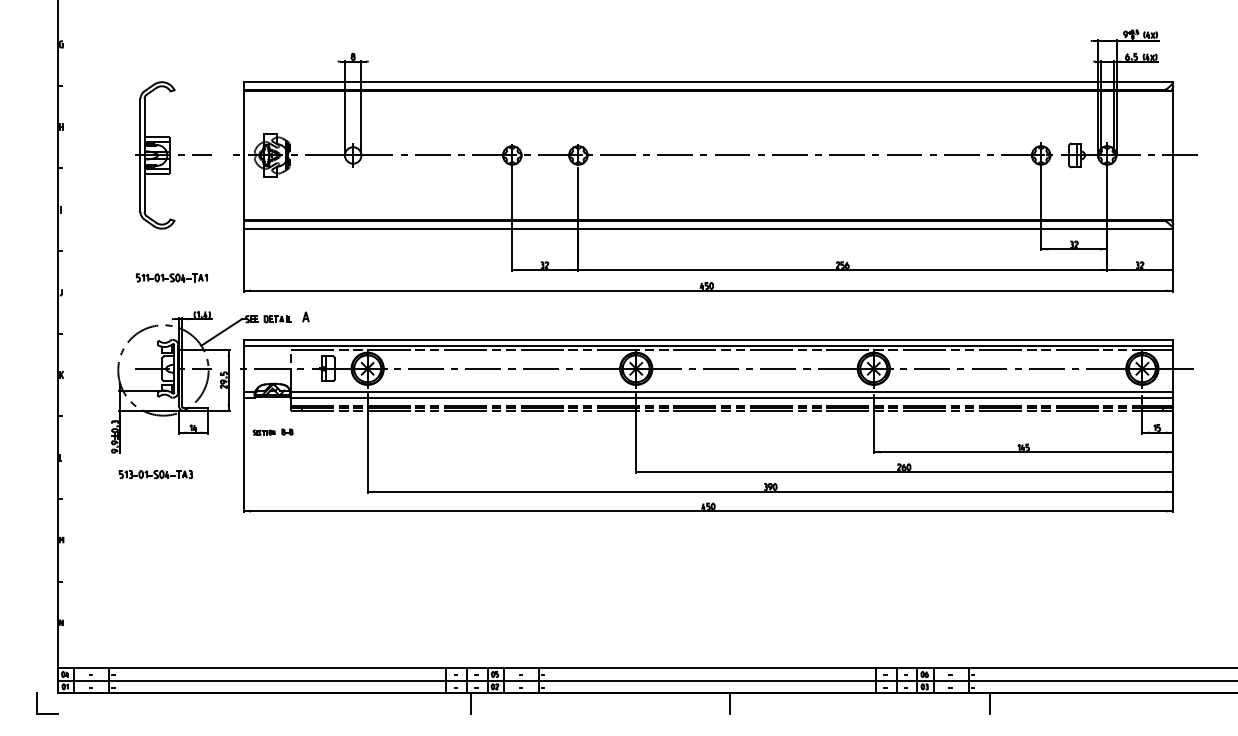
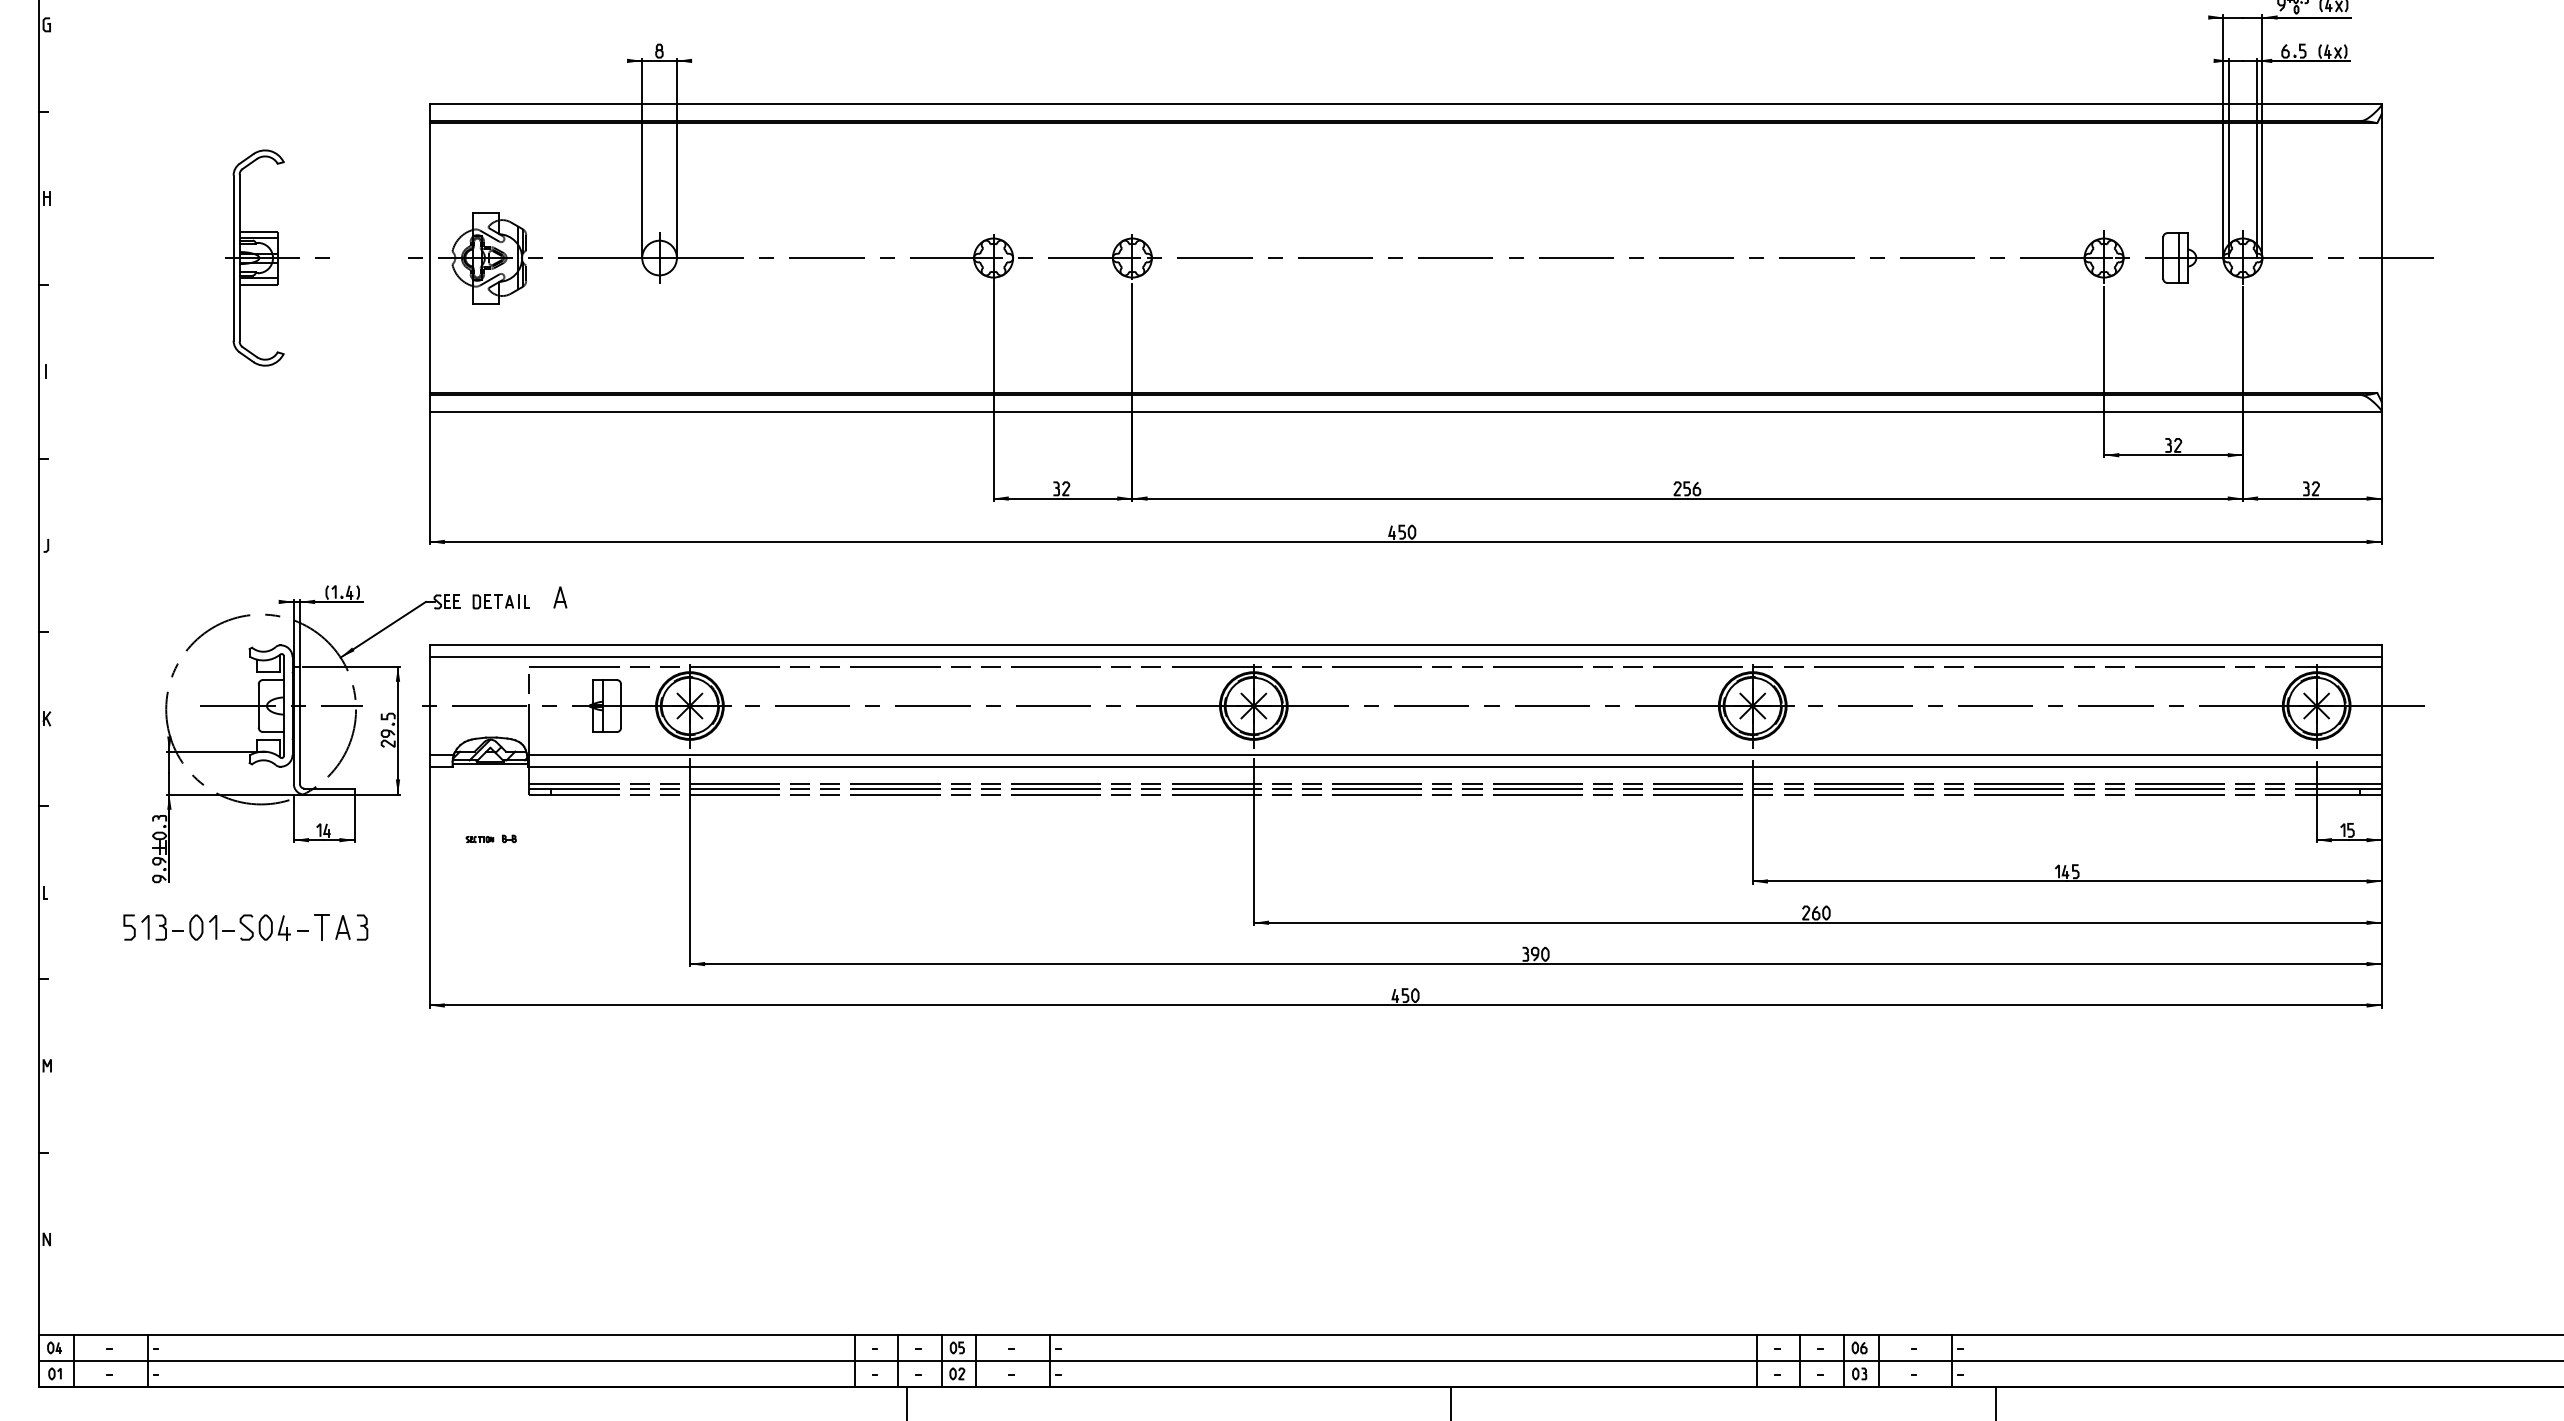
part: (173, 155) -> (282, 258), size x0.7
part: (171, 277) -> (278, 514), removed
part: (272, 431) -> (490, 837), size x0.6
part: (155, 474) -> (244, 927), size x1.6

